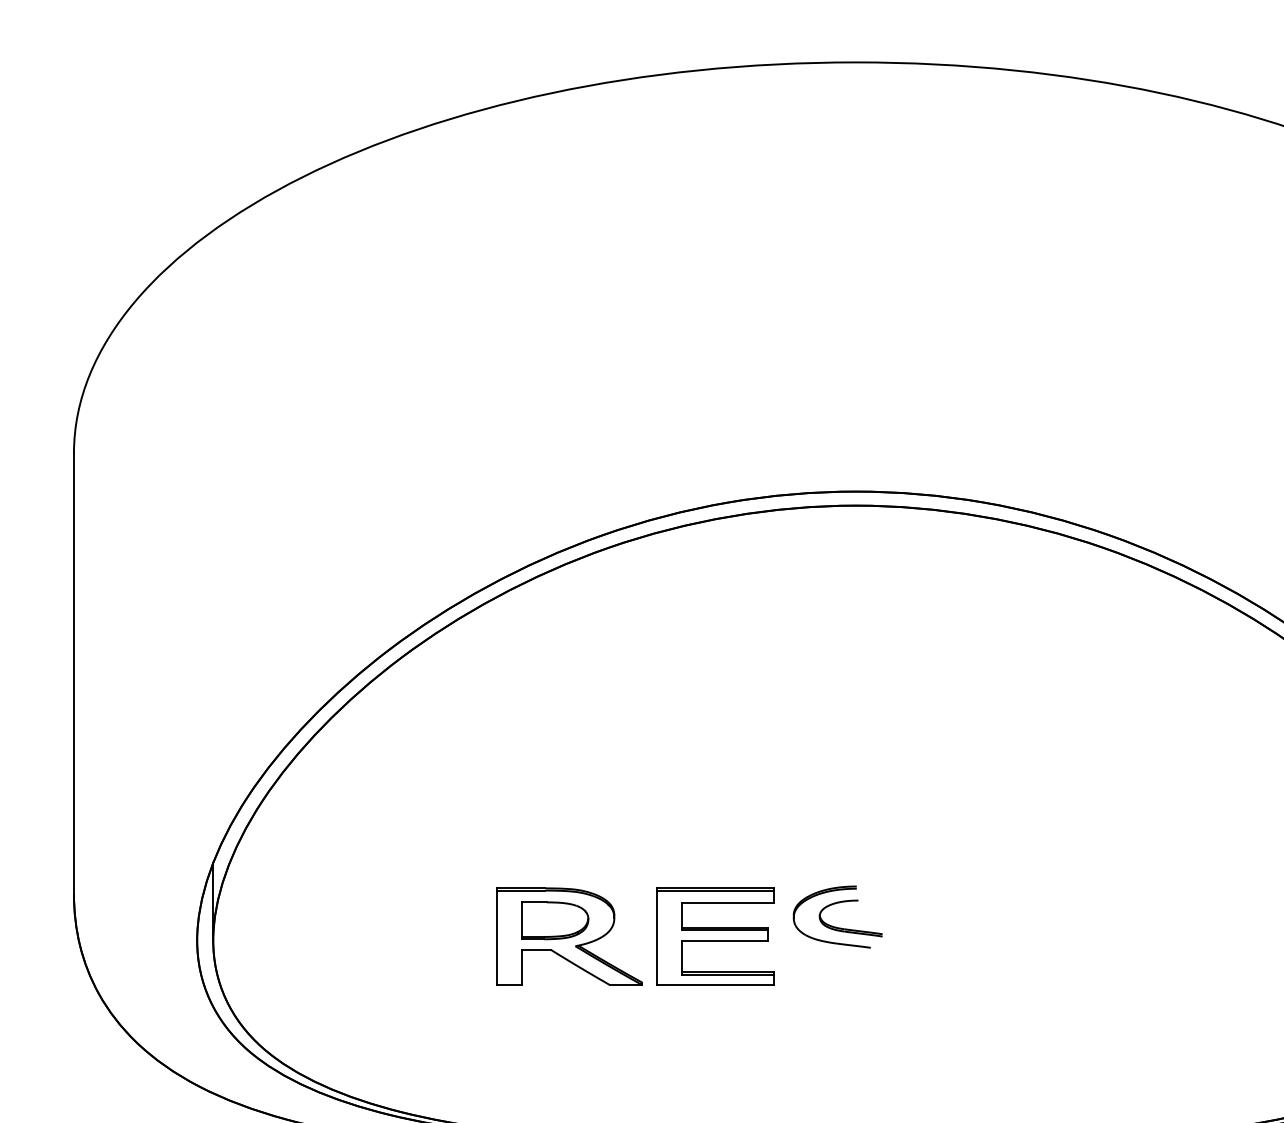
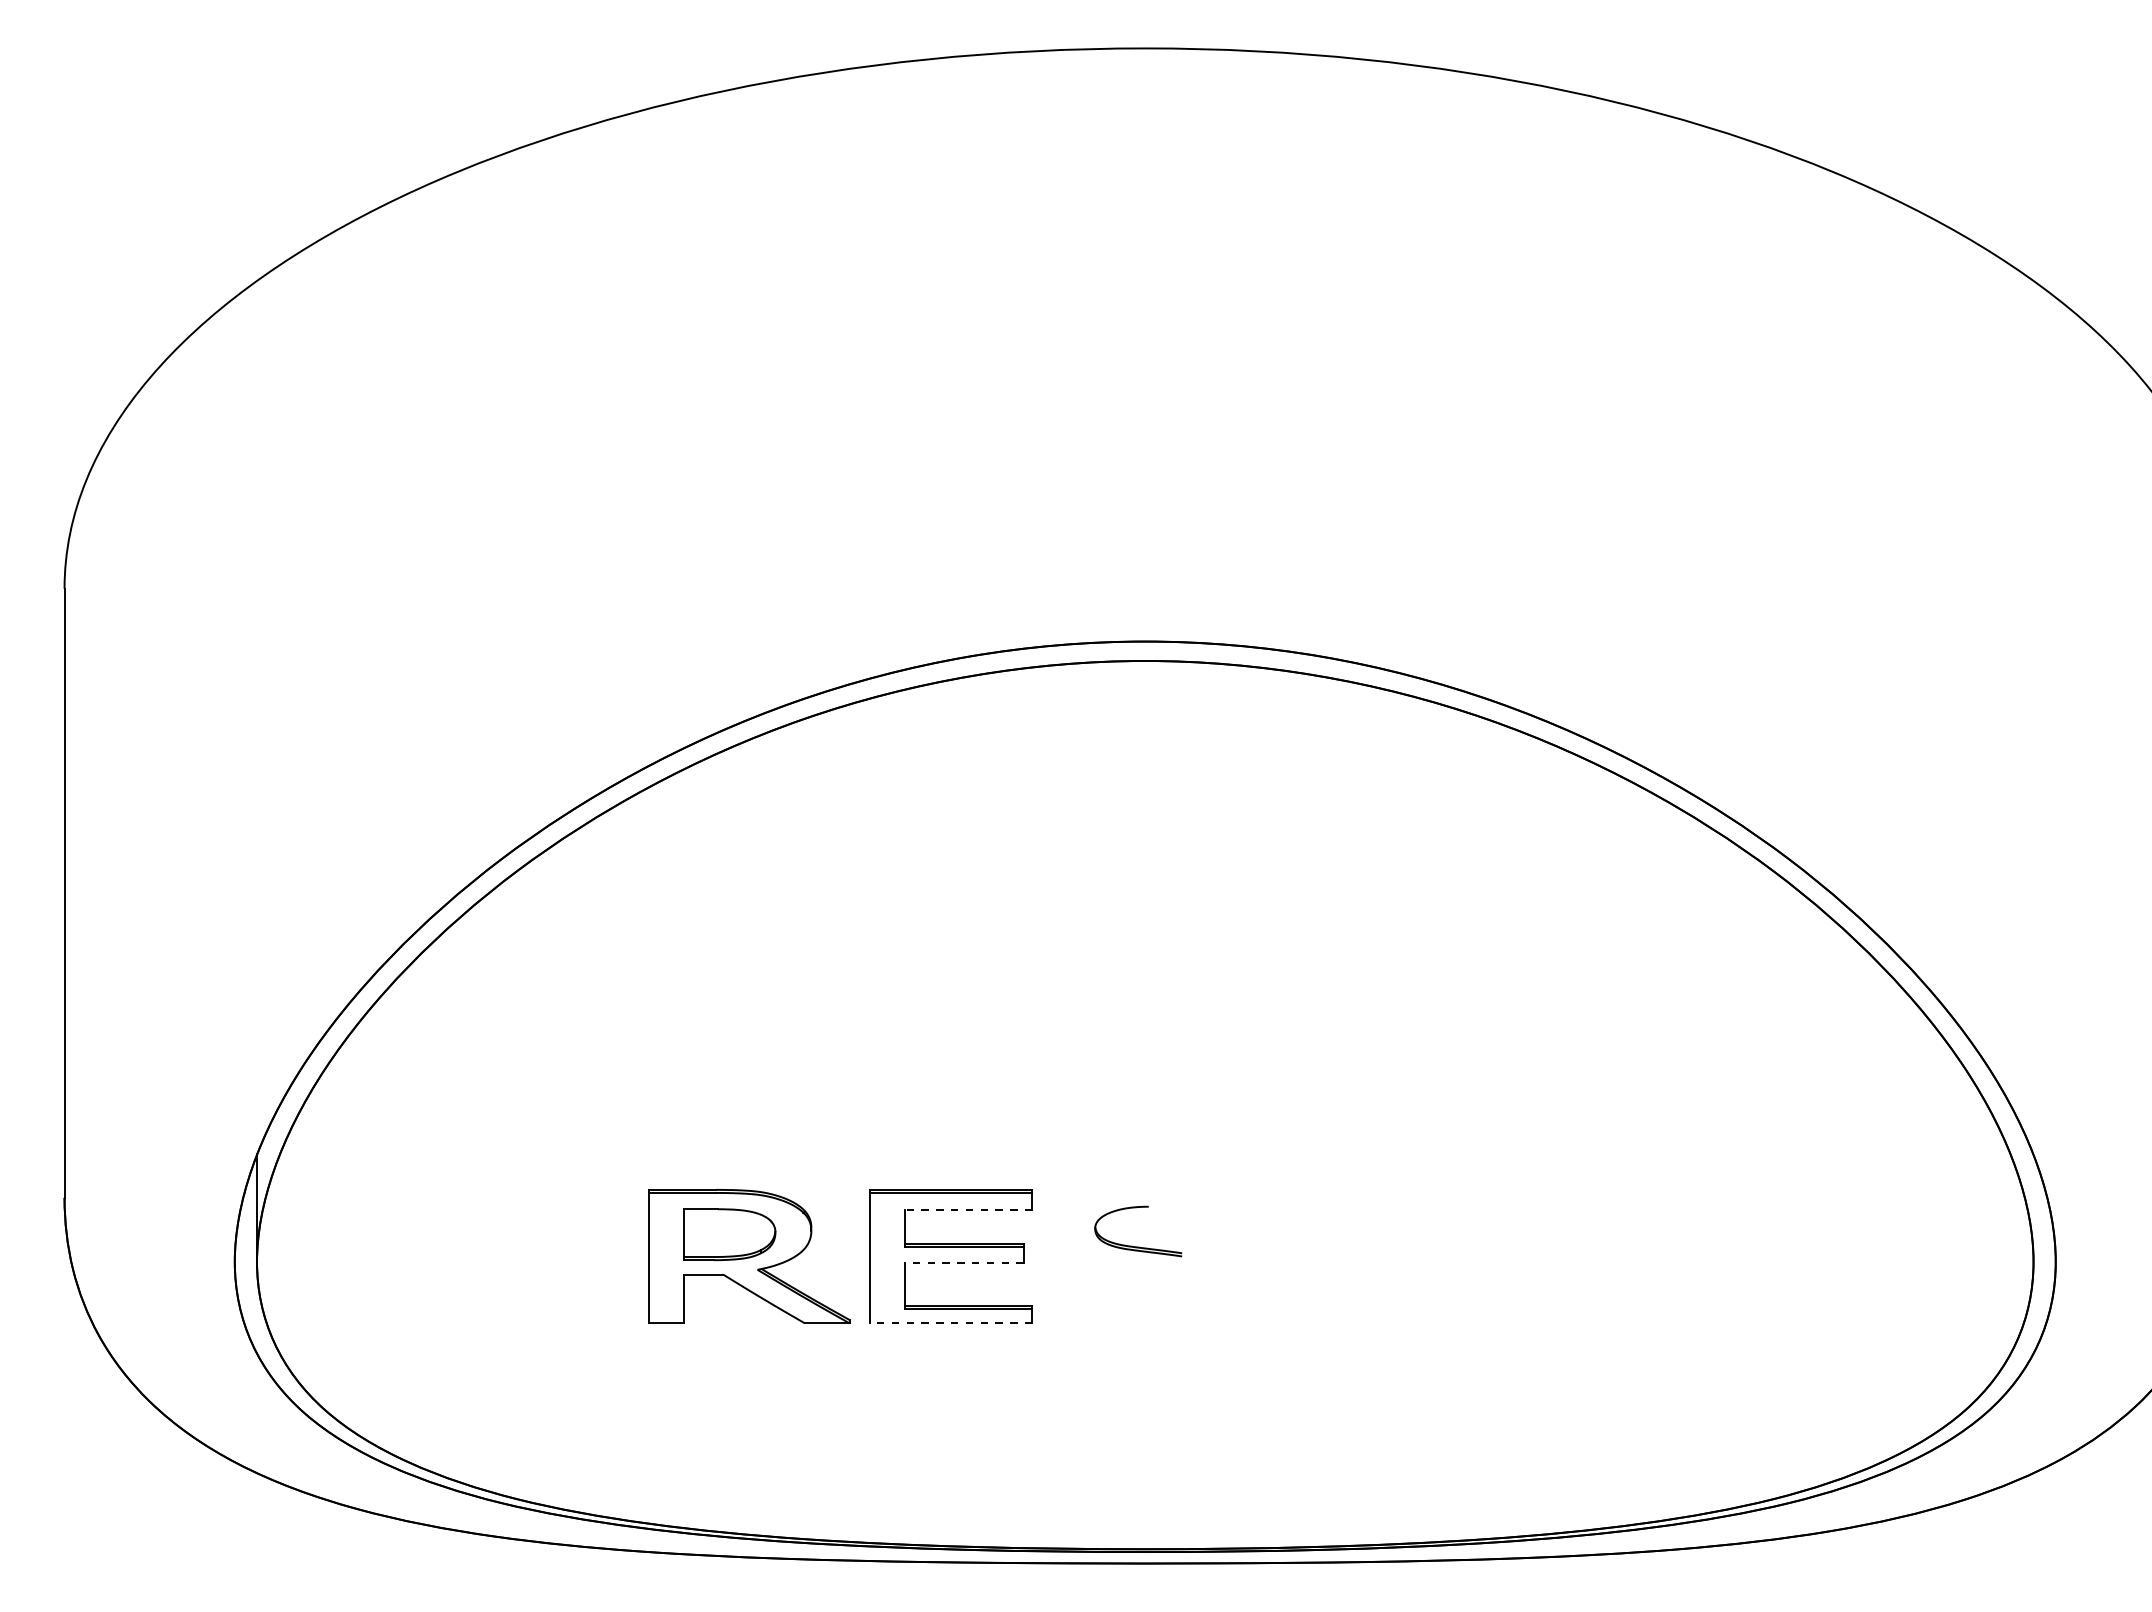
part: (825, 893) -> (1103, 1196), removed
line: (728, 902) -> (968, 1209), solid -> dashed
line: (725, 940) -> (964, 1262), solid -> dashed
line: (715, 985) -> (950, 1323), solid -> dashed

